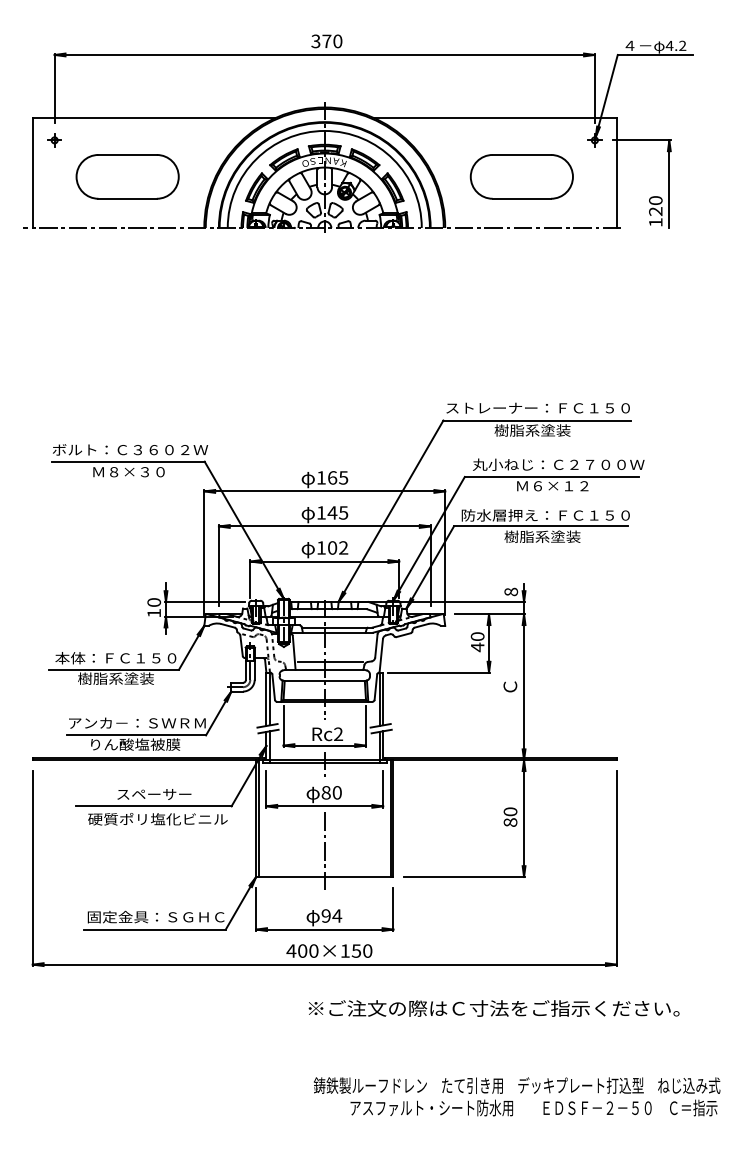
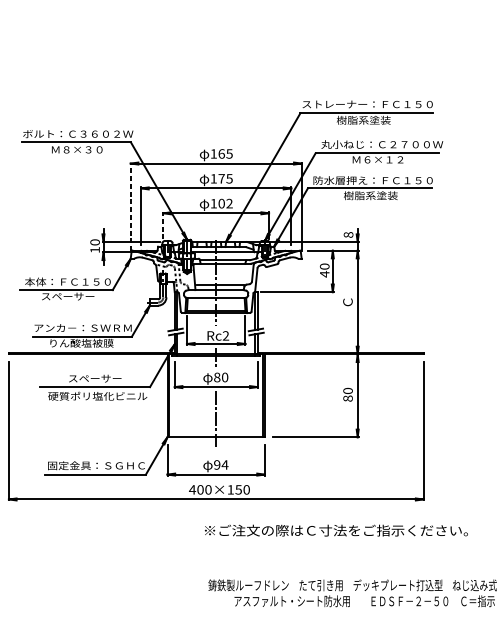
text: (332, 512) -> (221, 178), 145 -> 175
line: (204, 552) -> (130, 206), solid -> dashed
line: (250, 578) -> (163, 225), solid -> dashed
text: (115, 678) -> (67, 296), 樹脂系塗装 -> スペーサー

